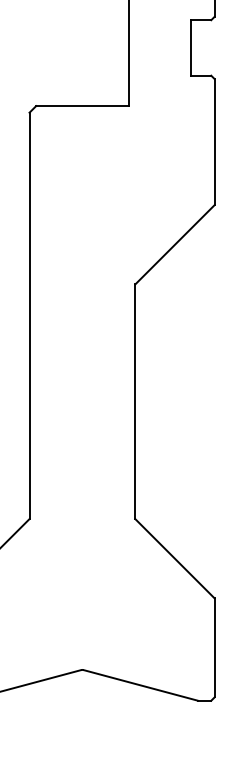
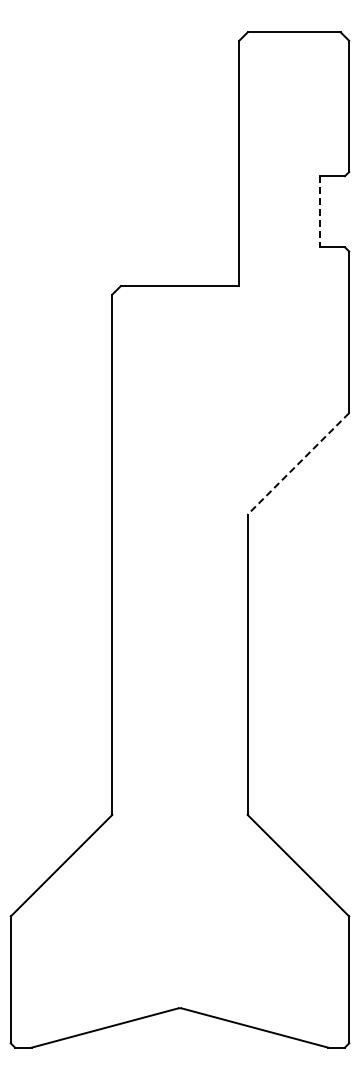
line: (191, 47) -> (319, 211), solid -> dashed
line: (174, 244) -> (298, 463), solid -> dashed

